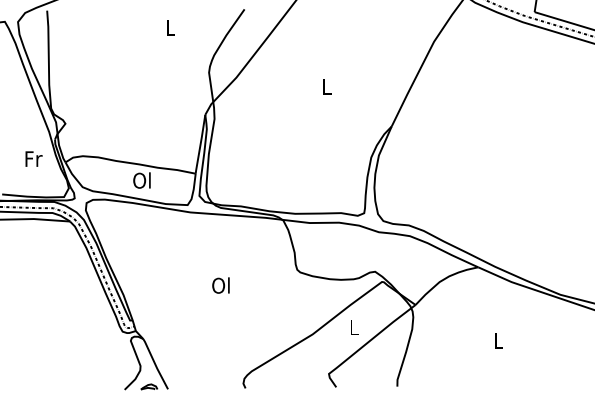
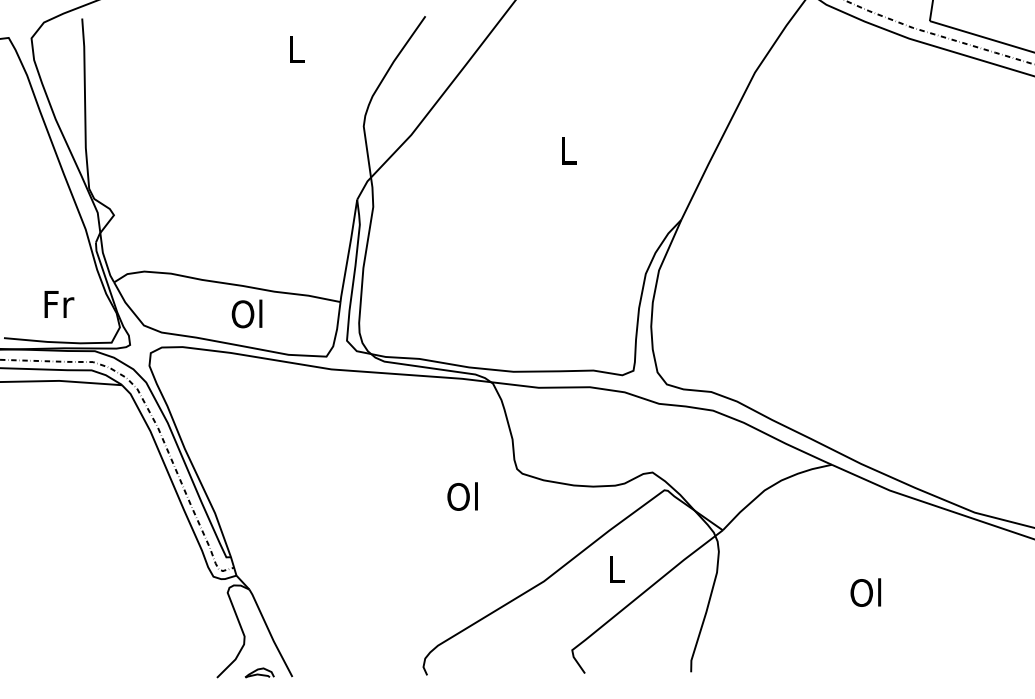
text: (33, 158) -> (58, 303), moved
text: (220, 285) -> (461, 496), moved
text: (497, 340) -> (865, 592), L -> Ol

